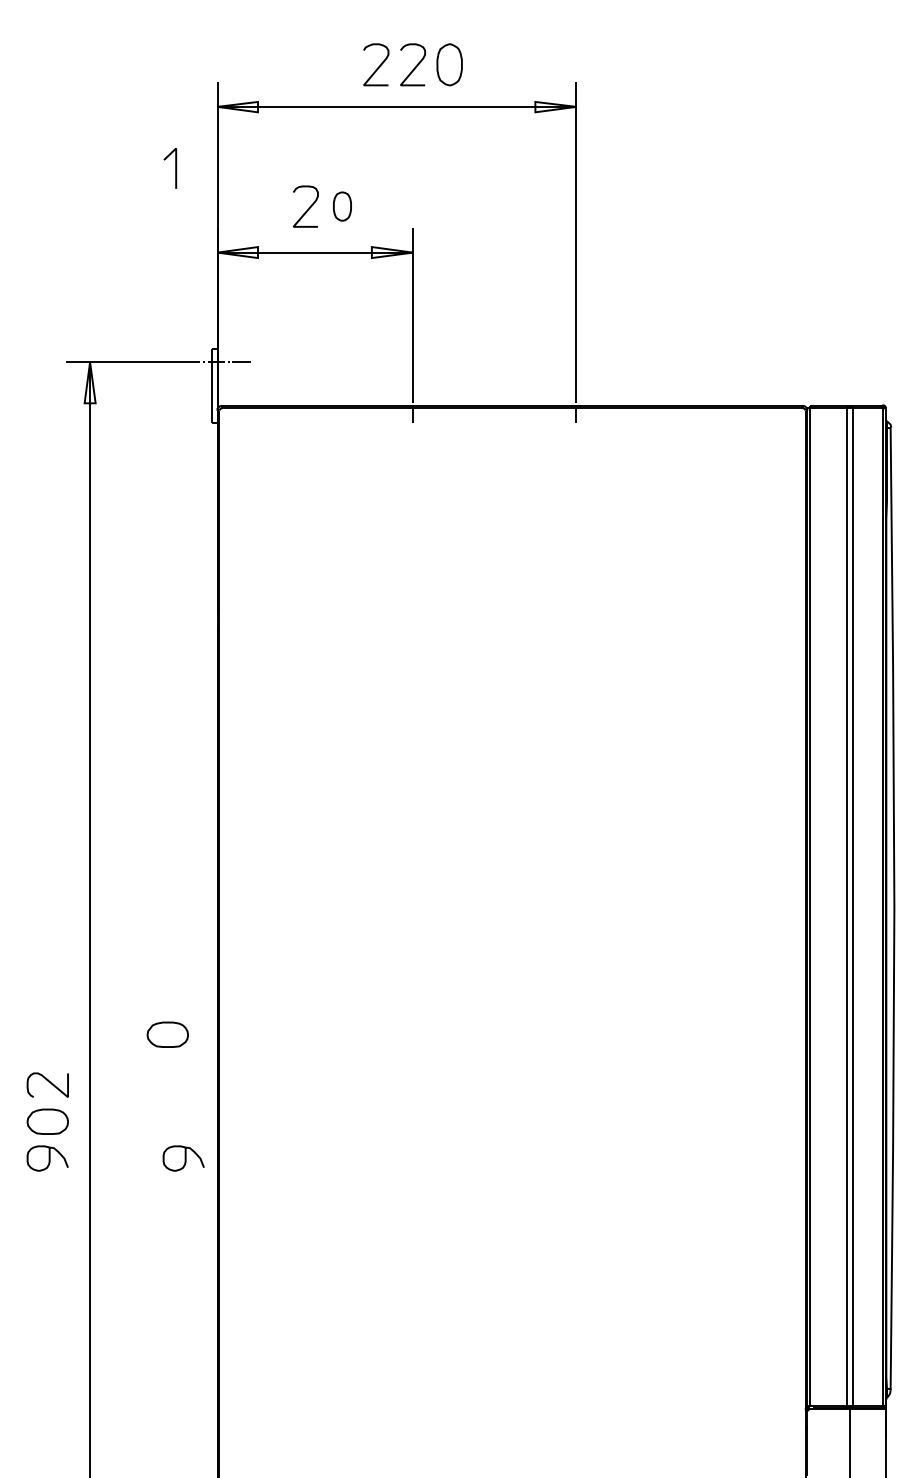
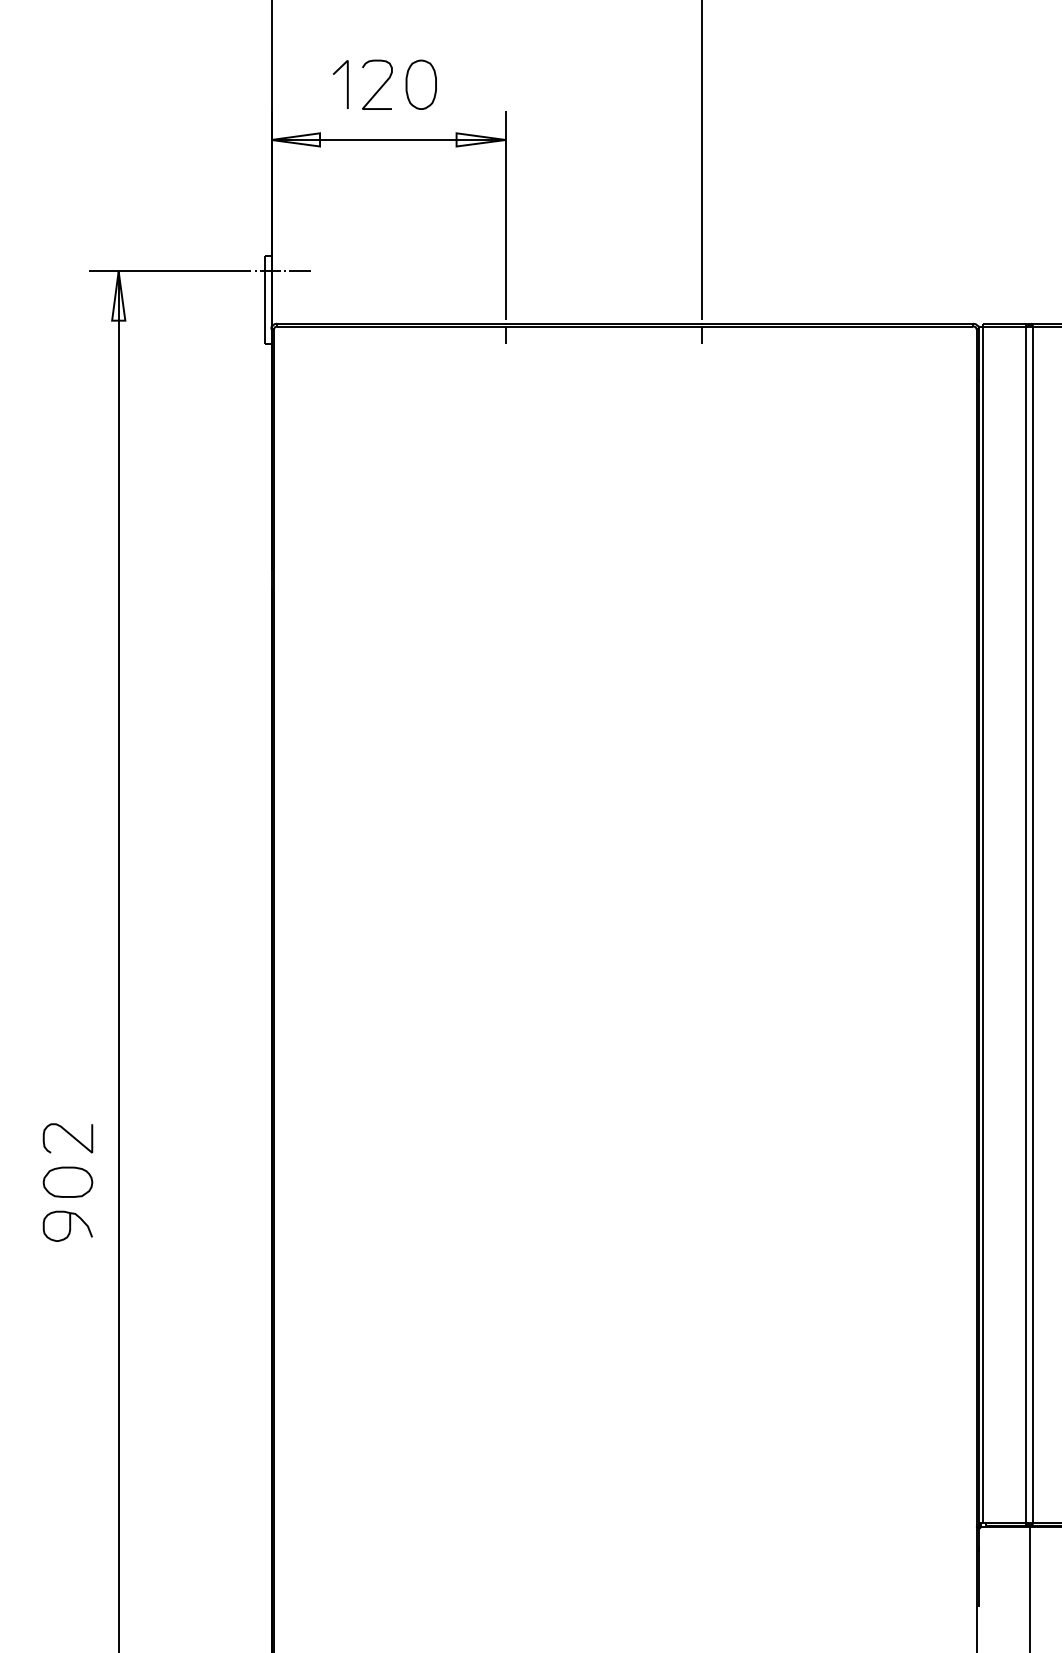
curve: (175, 168) -> (347, 84), moved
part: (342, 206) -> (421, 84), size x1.43
part: (167, 1034) -> (211, 1077), removed
curve: (184, 1158) -> (231, 1226), removed

